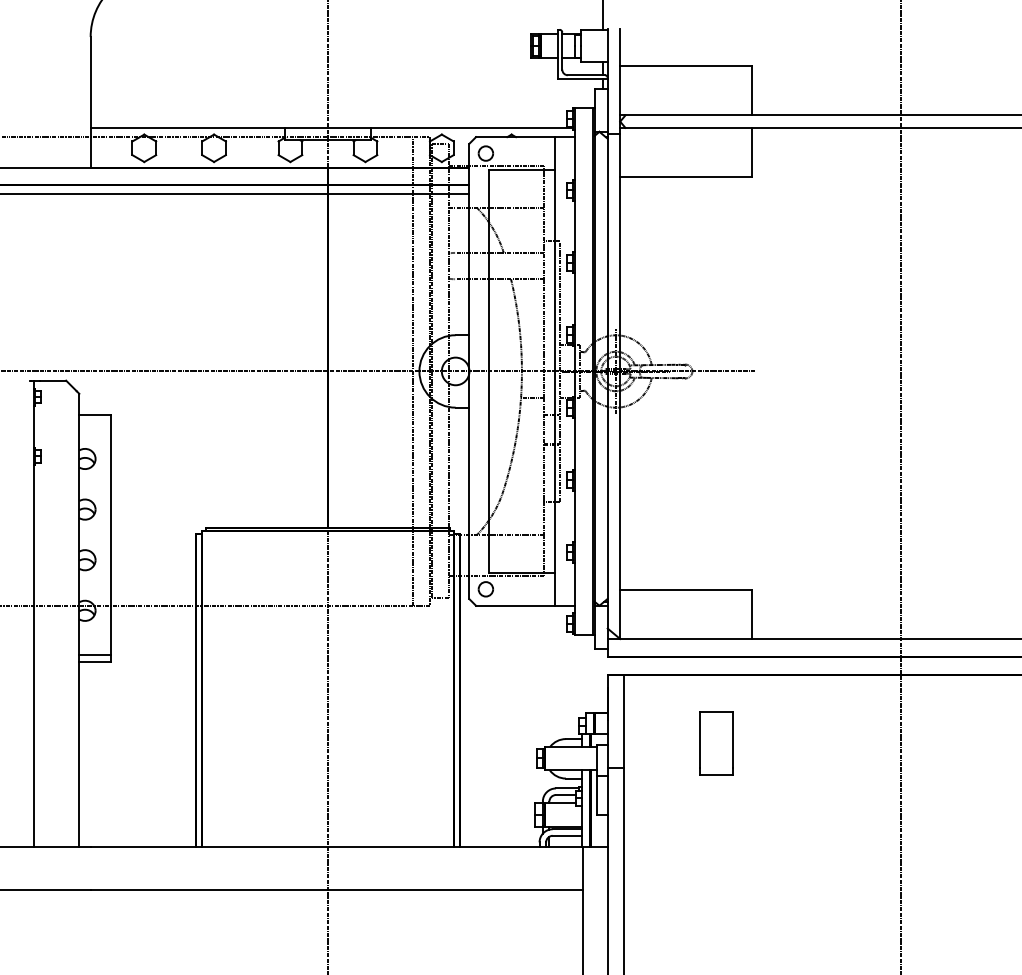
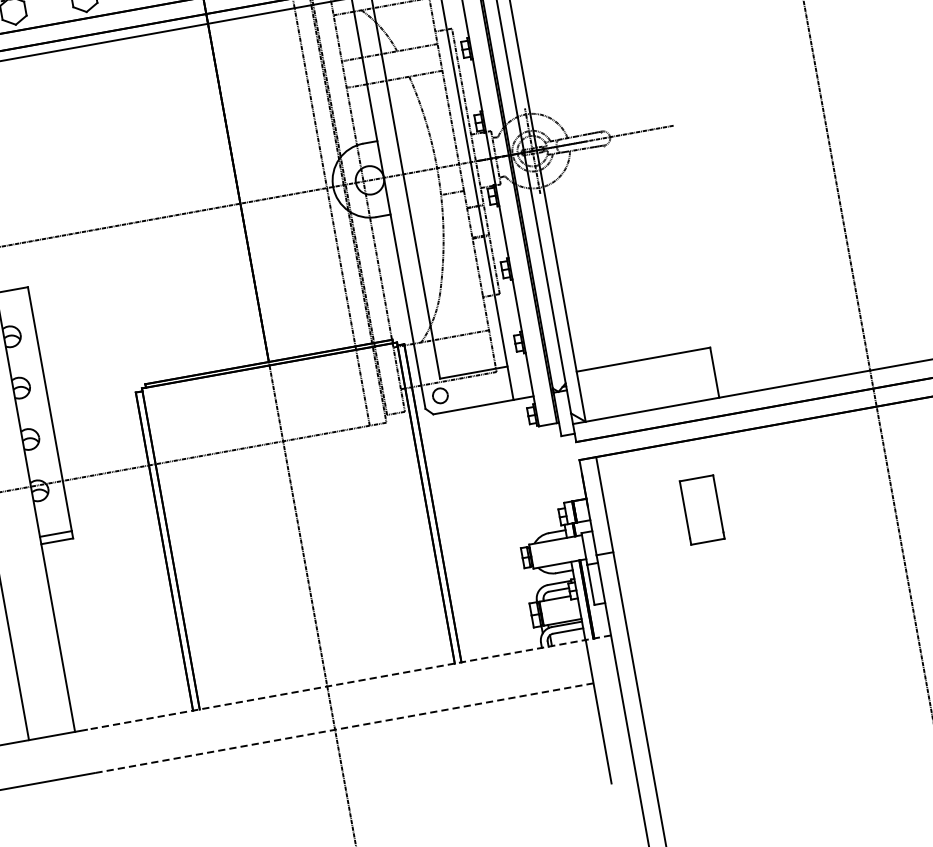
line: (348, 847) -> (348, 682), solid -> dashed
line: (336, 890) -> (343, 728), solid -> dashed

